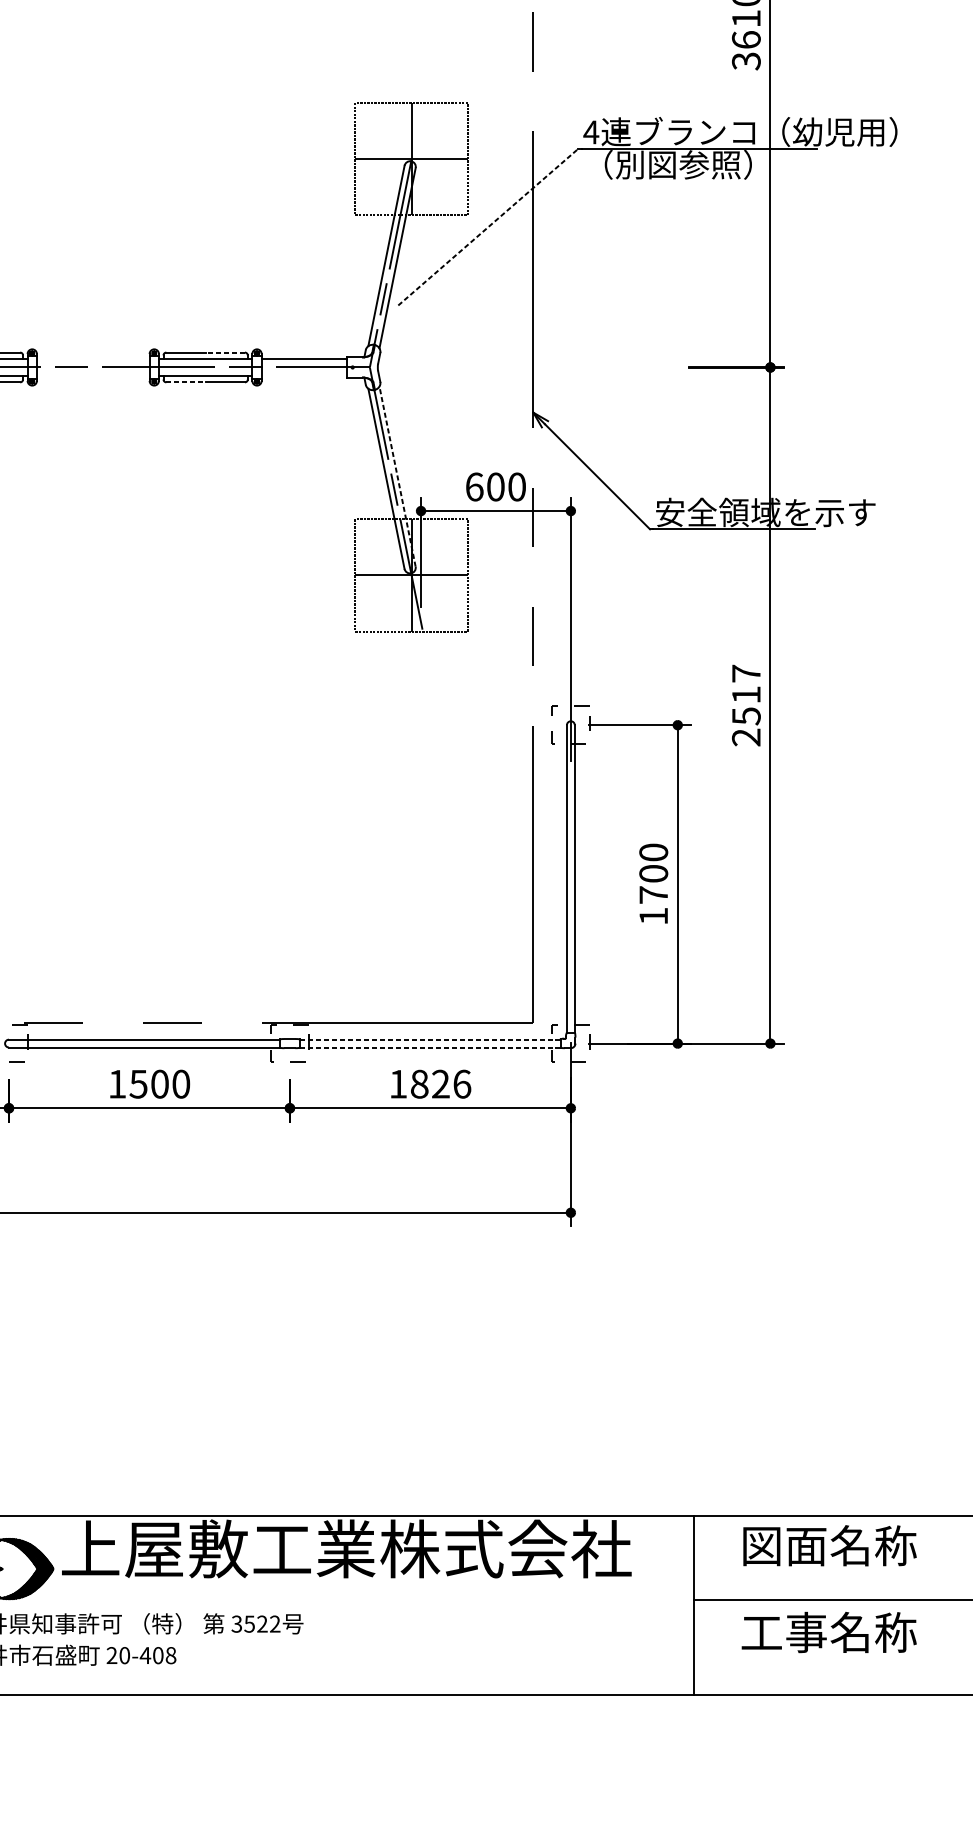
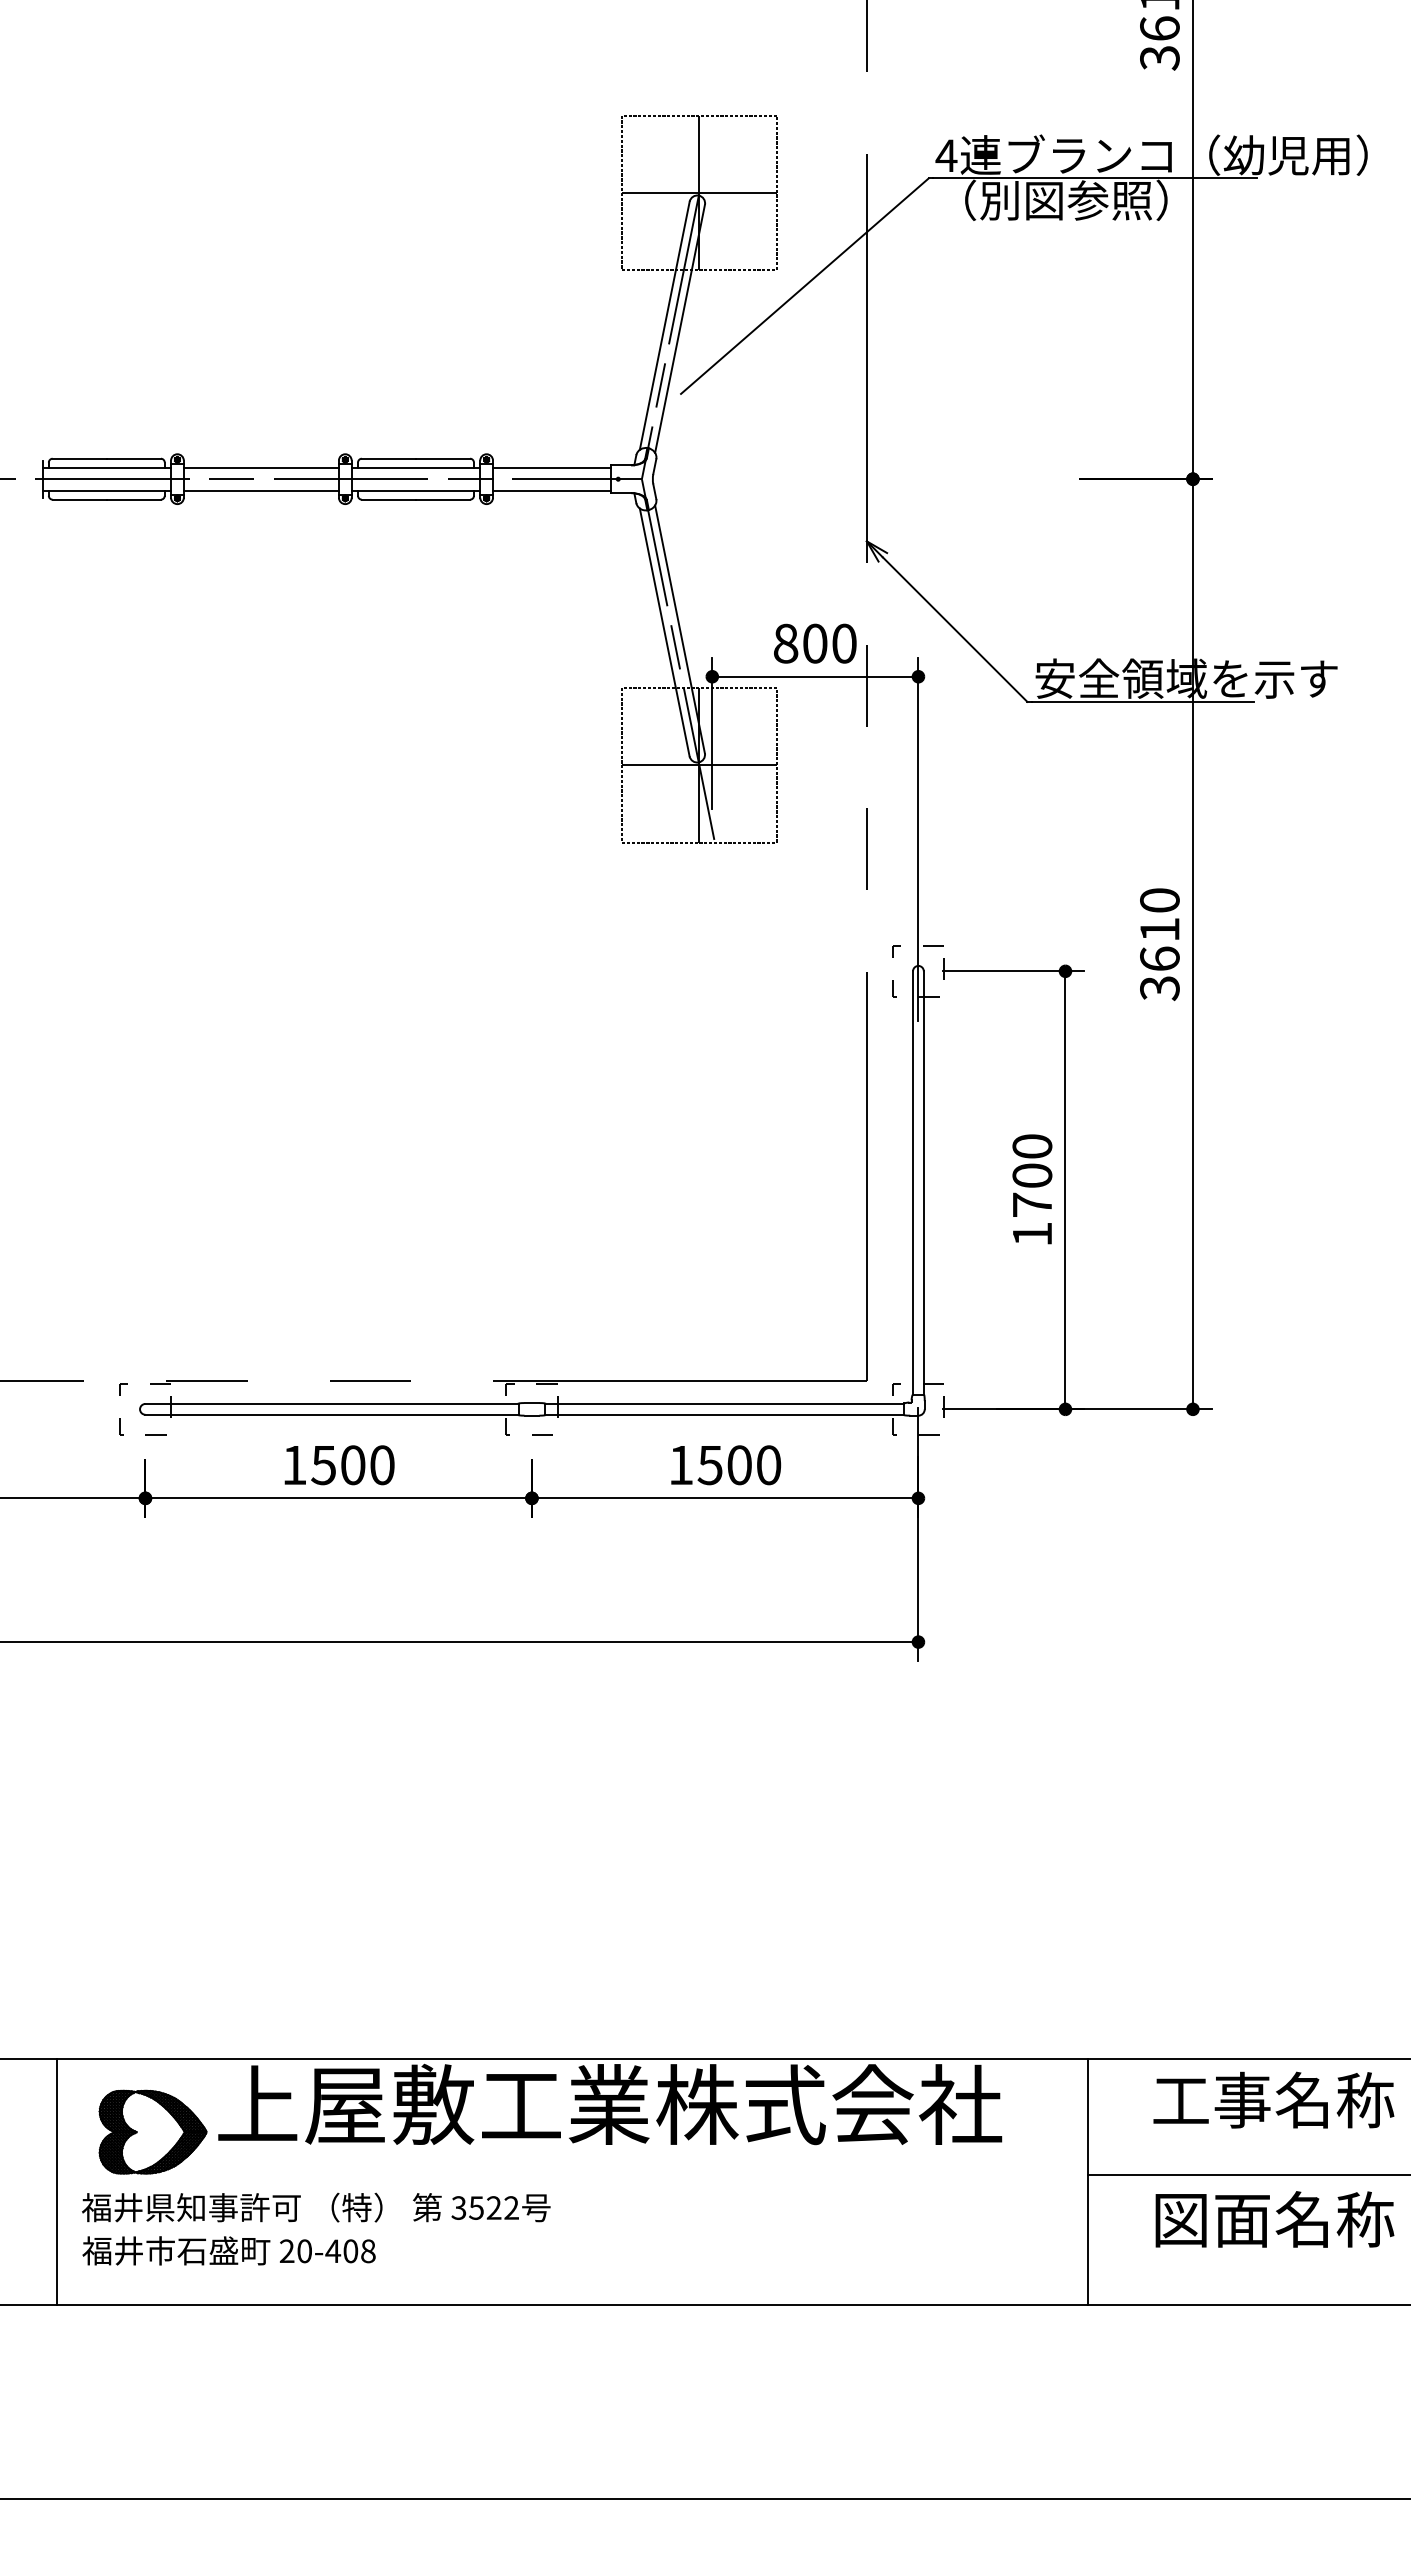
line: (488, 226) -> (805, 285), dashed -> solid
line: (224, 352) -> (442, 458), dashed -> solid
line: (92, 358) -> (260, 467), added
line: (92, 375) -> (260, 490), added
line: (304, 375) -> (551, 490), added
line: (186, 382) -> (389, 499), dashed -> solid
line: (397, 475) -> (679, 628), dashed -> solid
text: (474, 486) -> (786, 643), 600 -> 800
text: (746, 705) -> (1159, 944), 2517 -> 3610
line: (429, 1039) -> (724, 1403), dashed -> solid
line: (429, 1047) -> (724, 1414), dashed -> solid
text: (440, 1084) -> (739, 1465), 1826 -> 1500
text: (783, 1545) -> (1211, 2099), 図面名称 -> 工事名称
text: (783, 1632) -> (1211, 2219), 工事名称 -> 図面名称

